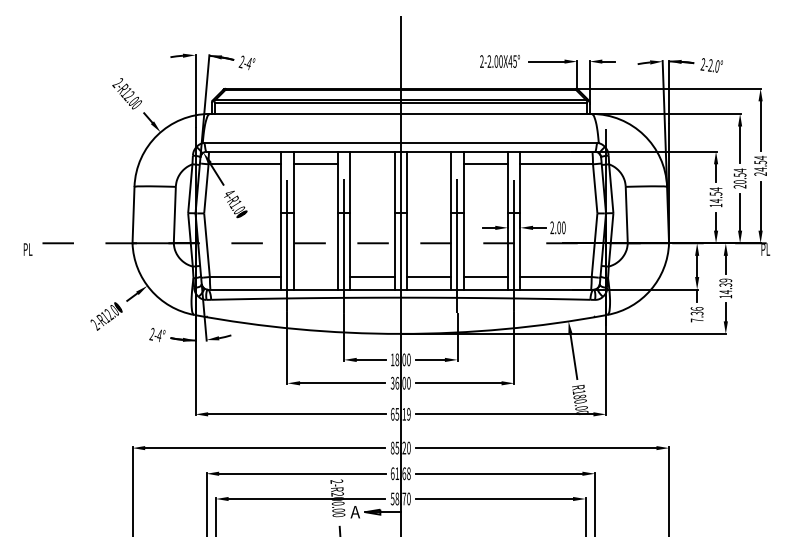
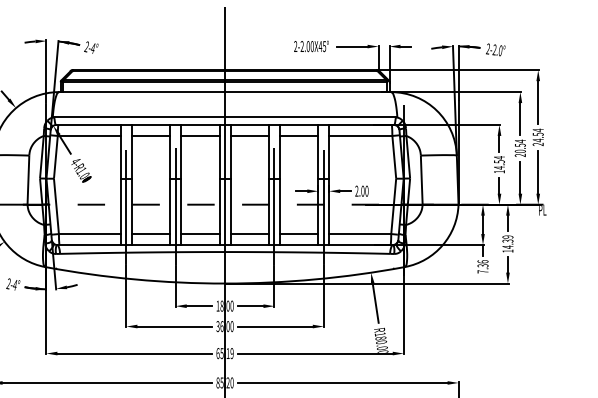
line: (372, 164) -> (200, 136), added
line: (429, 164) -> (250, 136), added
line: (315, 277) -> (150, 234), added

